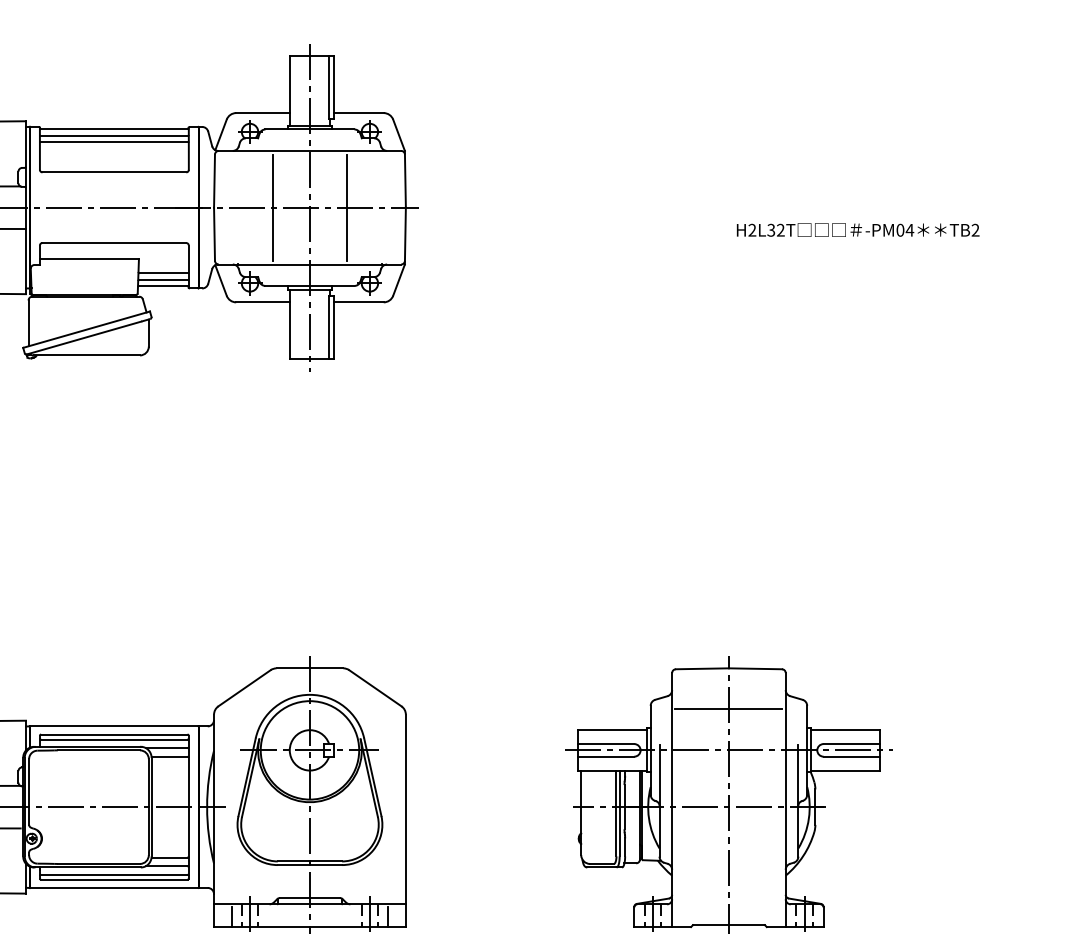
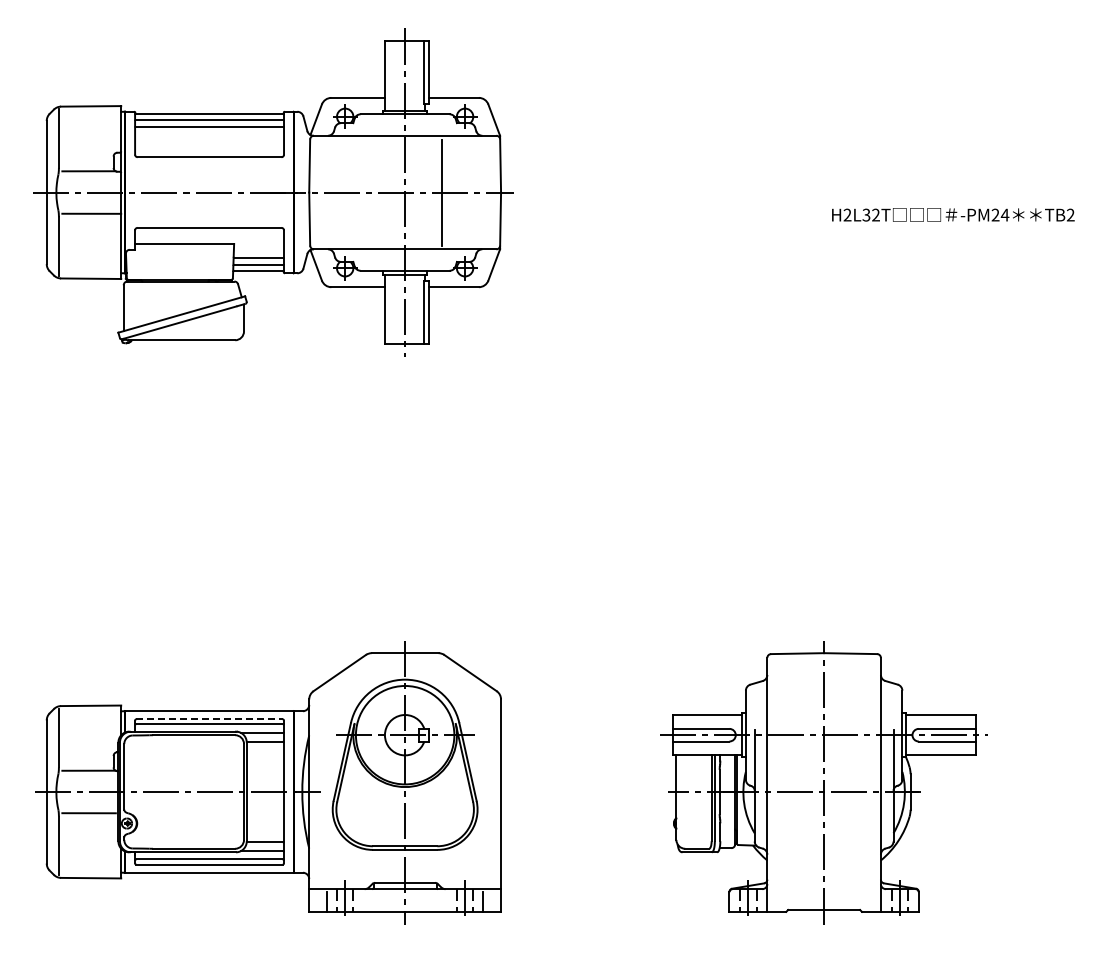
line: (273, 207) -> (368, 192), removed
text: (900, 229) -> (995, 214), -PM04 -> -PM24
line: (728, 709) -> (823, 694), removed
line: (115, 734) -> (210, 719), solid -> dashed

